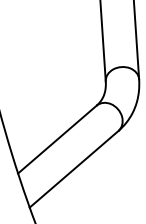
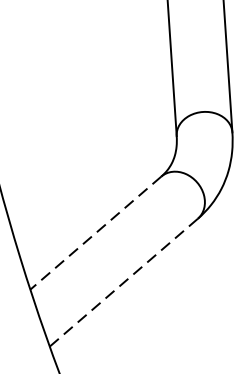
line: (57, 139) -> (96, 232), solid -> dashed
line: (74, 169) -> (124, 282), solid -> dashed

